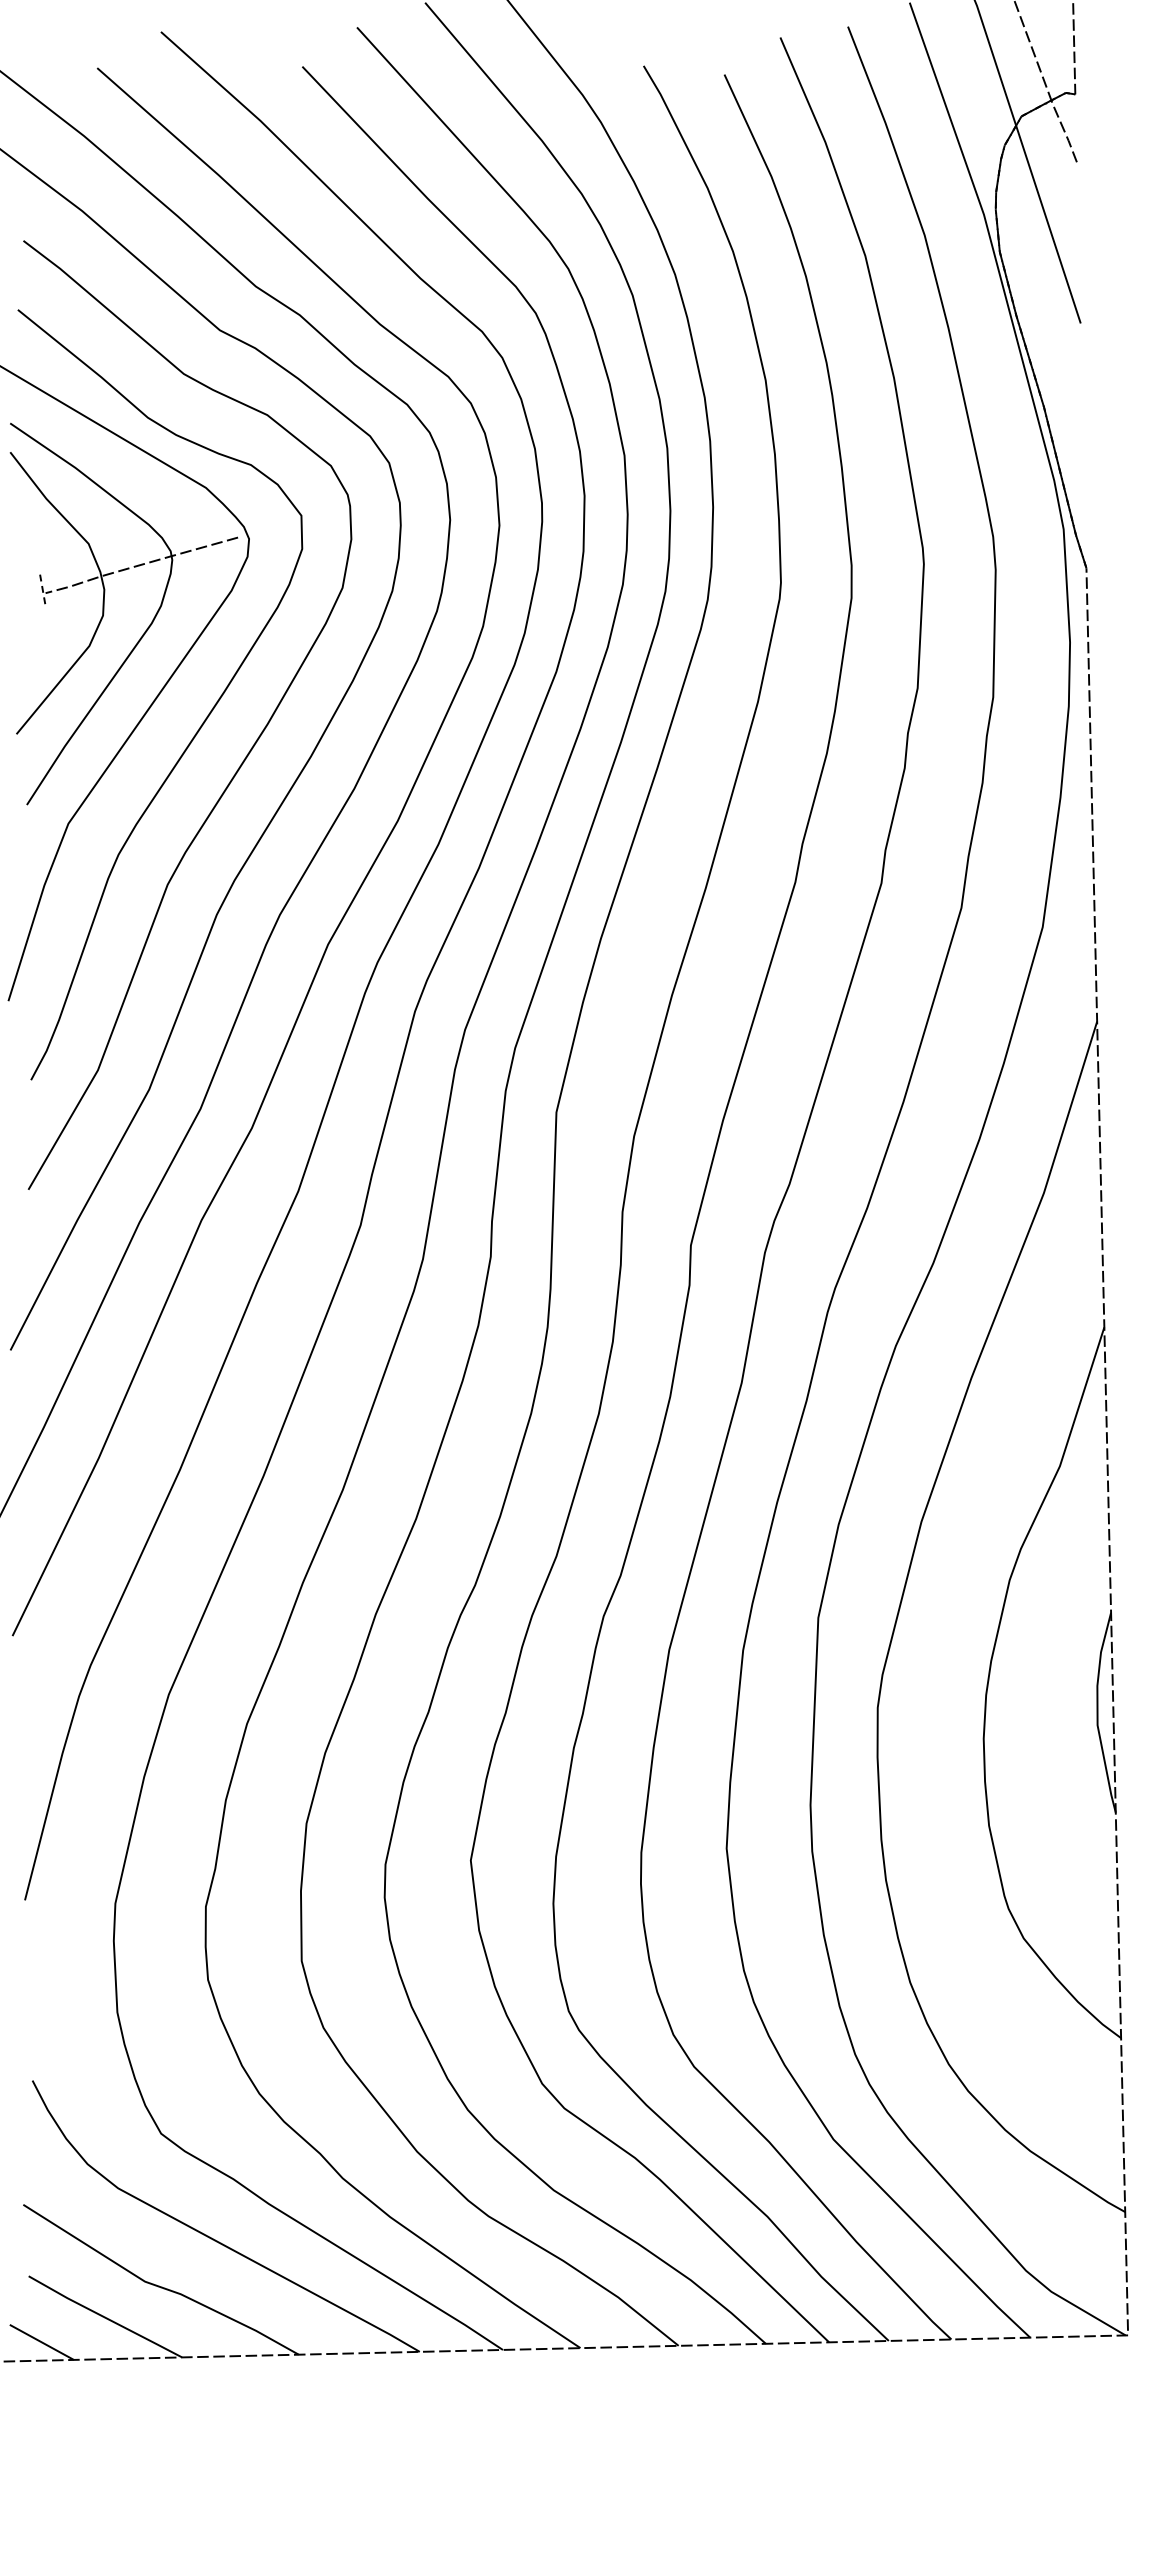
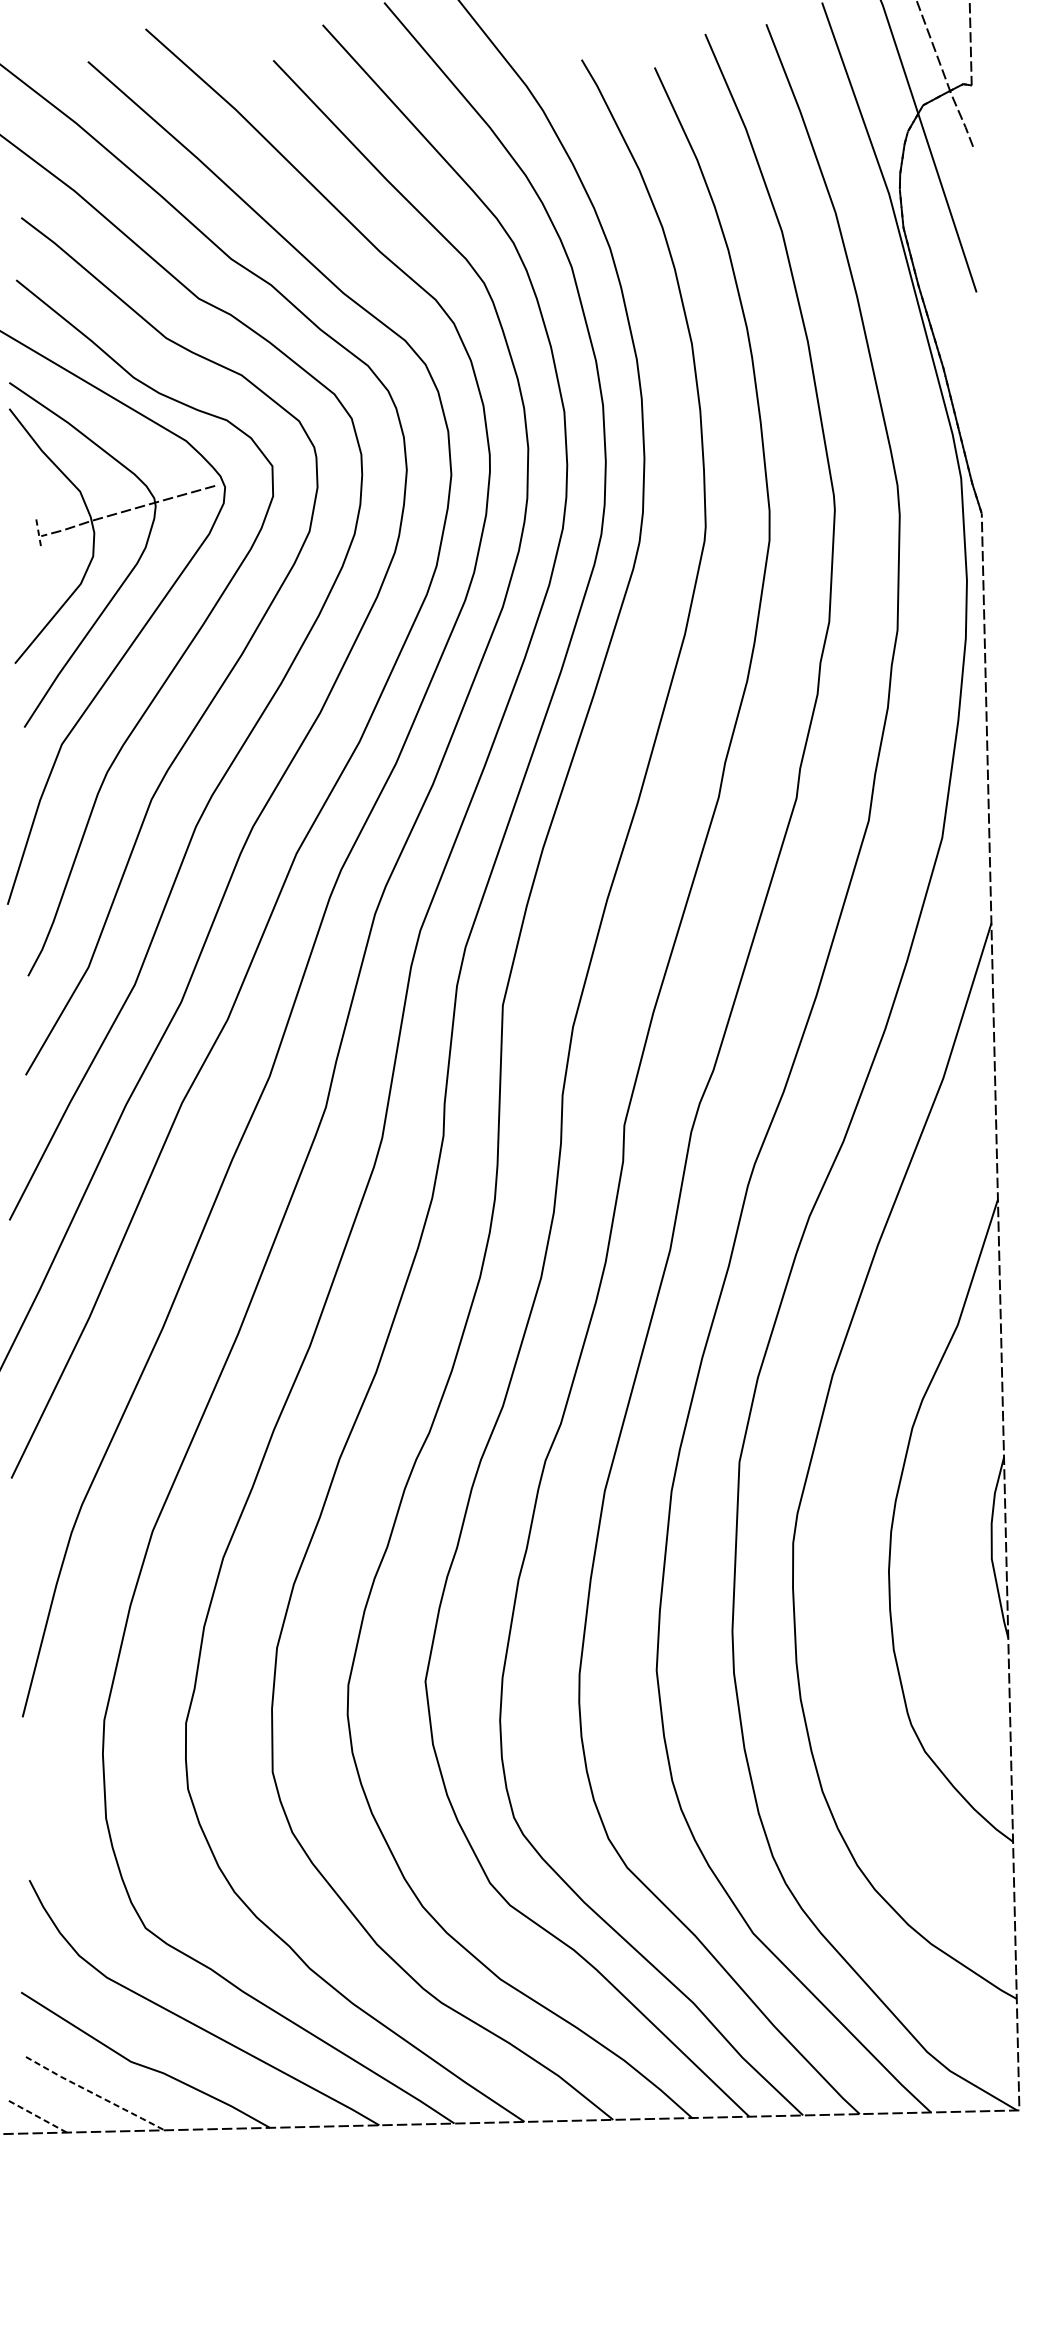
line: (105, 2317) -> (95, 2094), solid -> dashed
line: (41, 2342) -> (37, 2116), solid -> dashed

